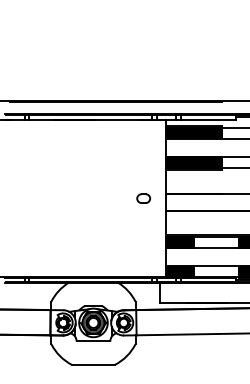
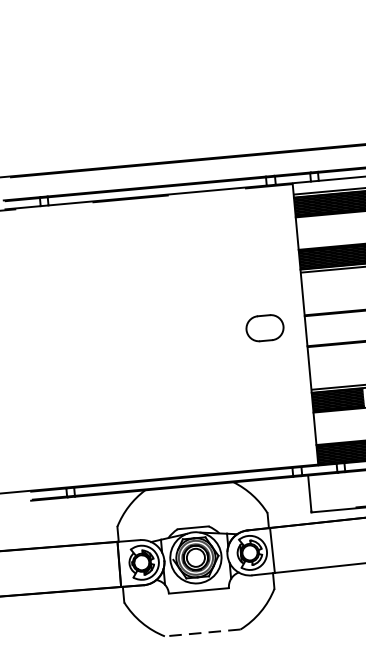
part: (143, 198) -> (264, 327), size x1.6
line: (93, 365) -> (202, 633), solid -> dashed

